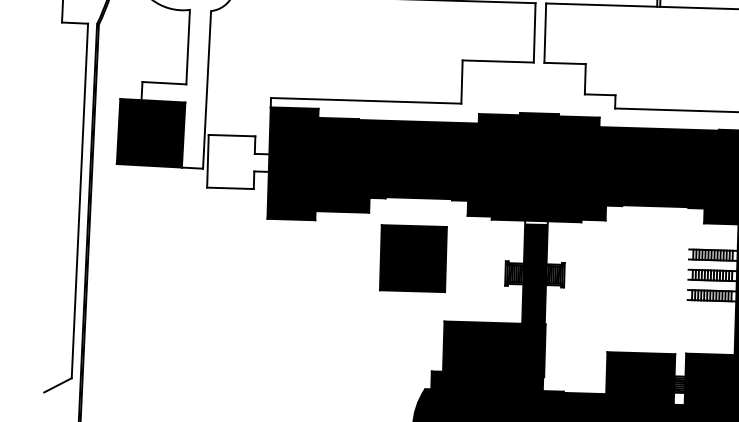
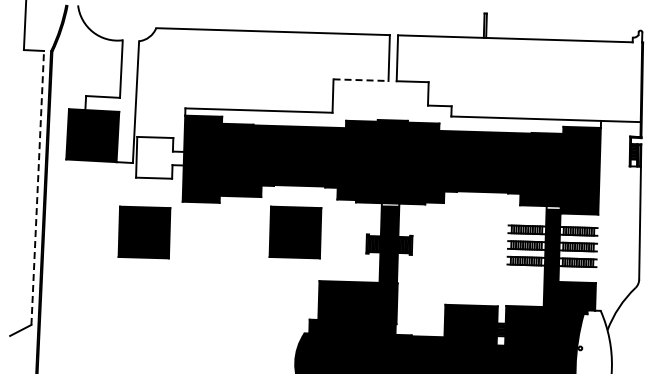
line: (498, 61) -> (361, 80), solid -> dashed
line: (79, 200) -> (37, 187), solid -> dashed
part: (218, 258) -> (144, 232), added

